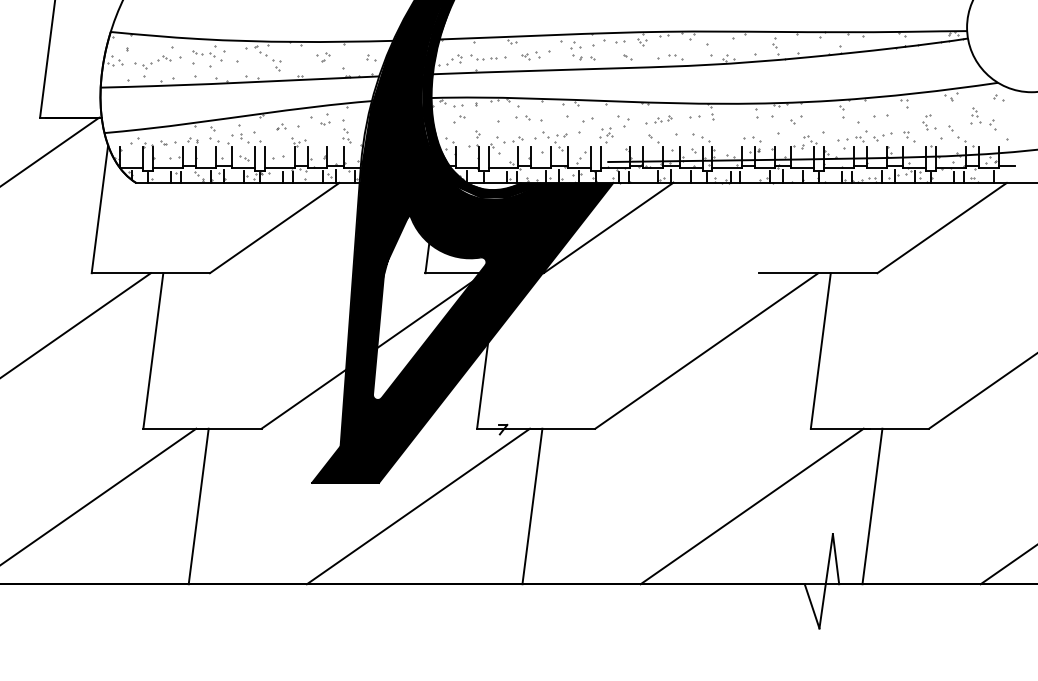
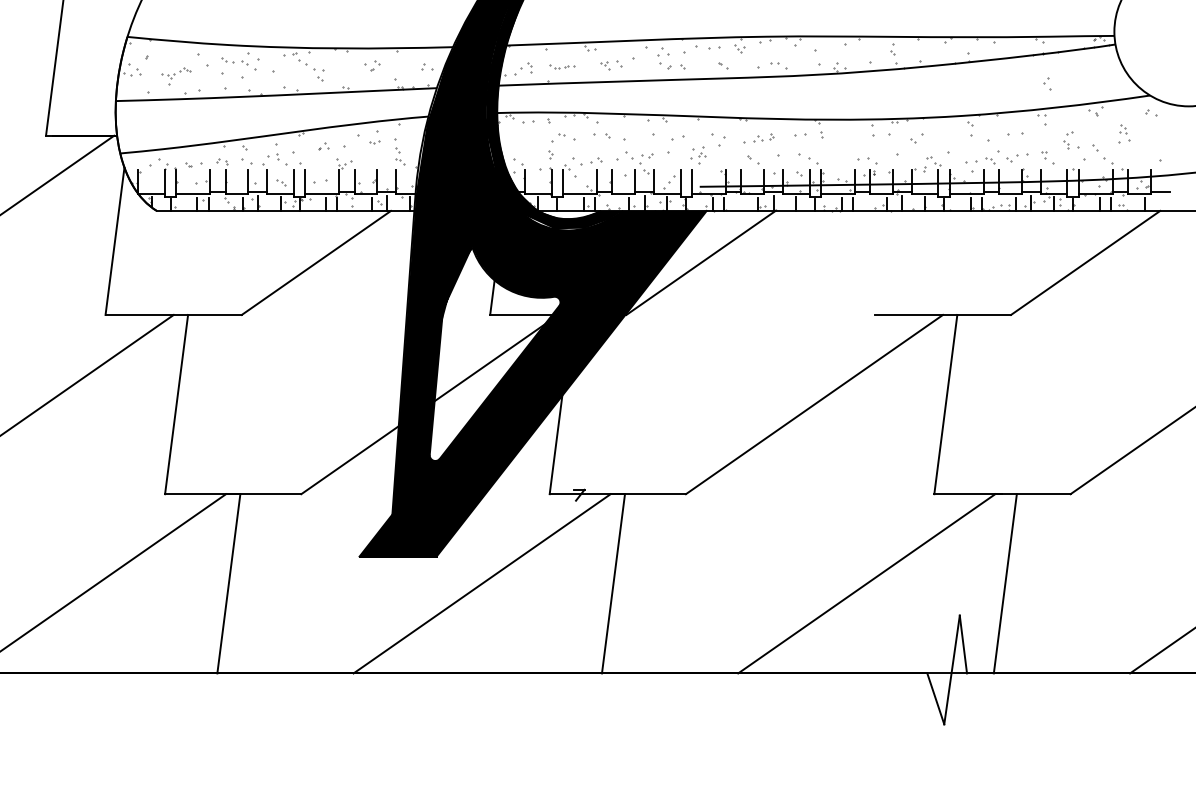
part: (488, 57) -> (562, 66), size x0.6
part: (152, 66) -> (175, 76), size x0.7
part: (459, 119) -> (558, 137), moved
part: (992, 124) -> (1046, 83), moved

